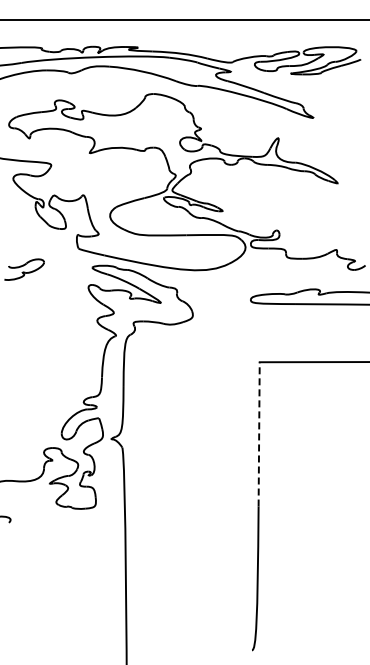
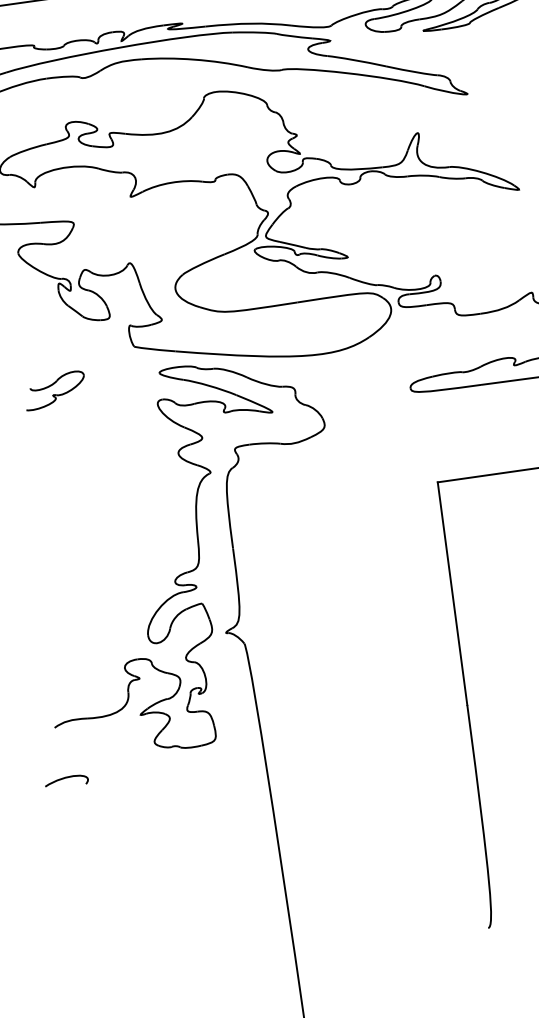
line: (259, 433) -> (452, 592), dashed -> solid

